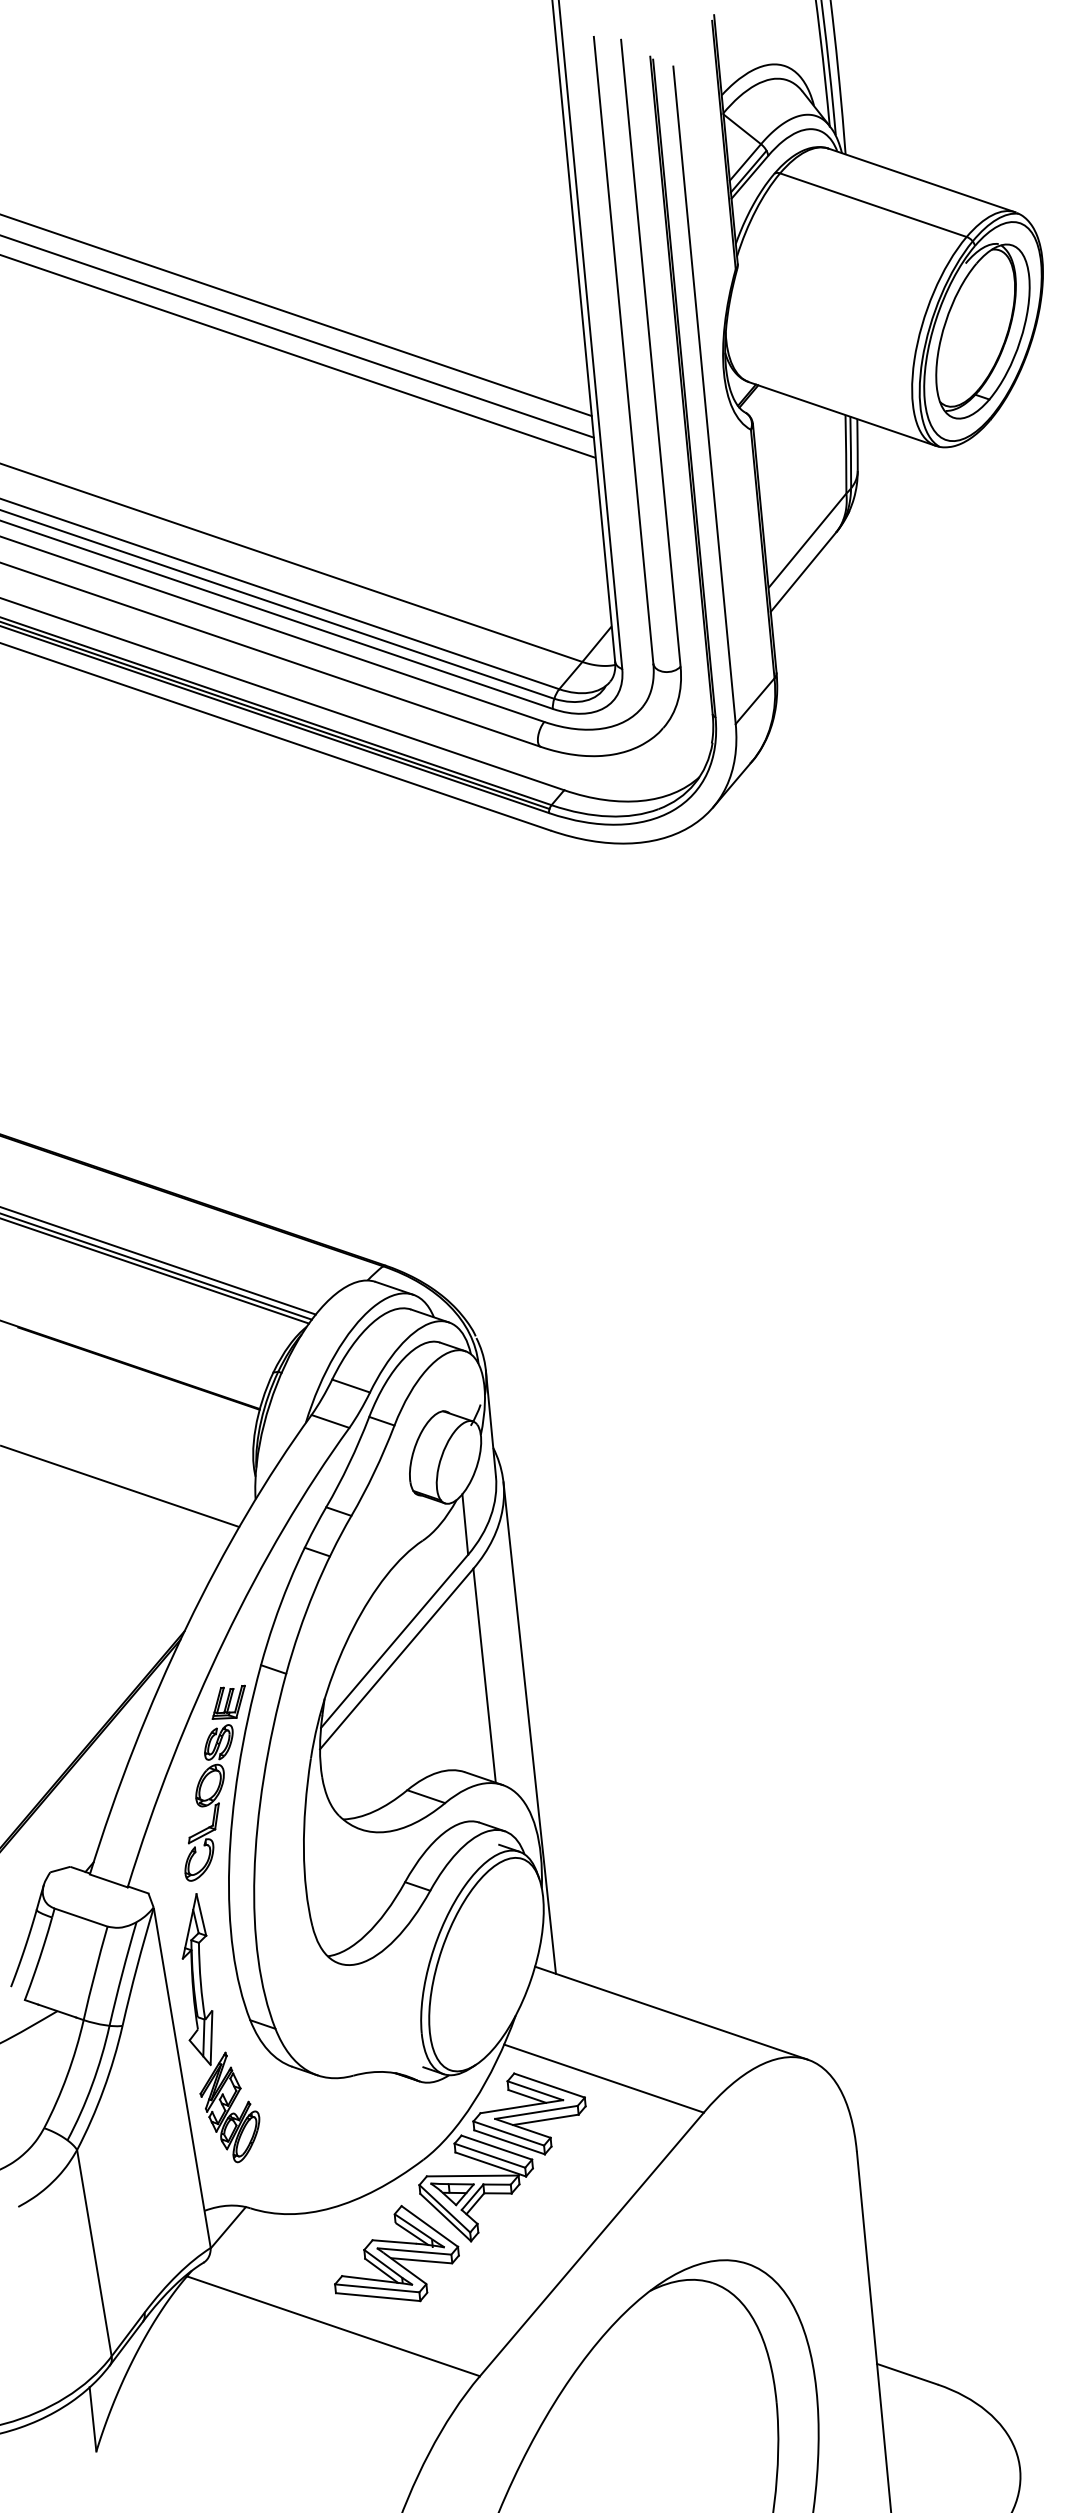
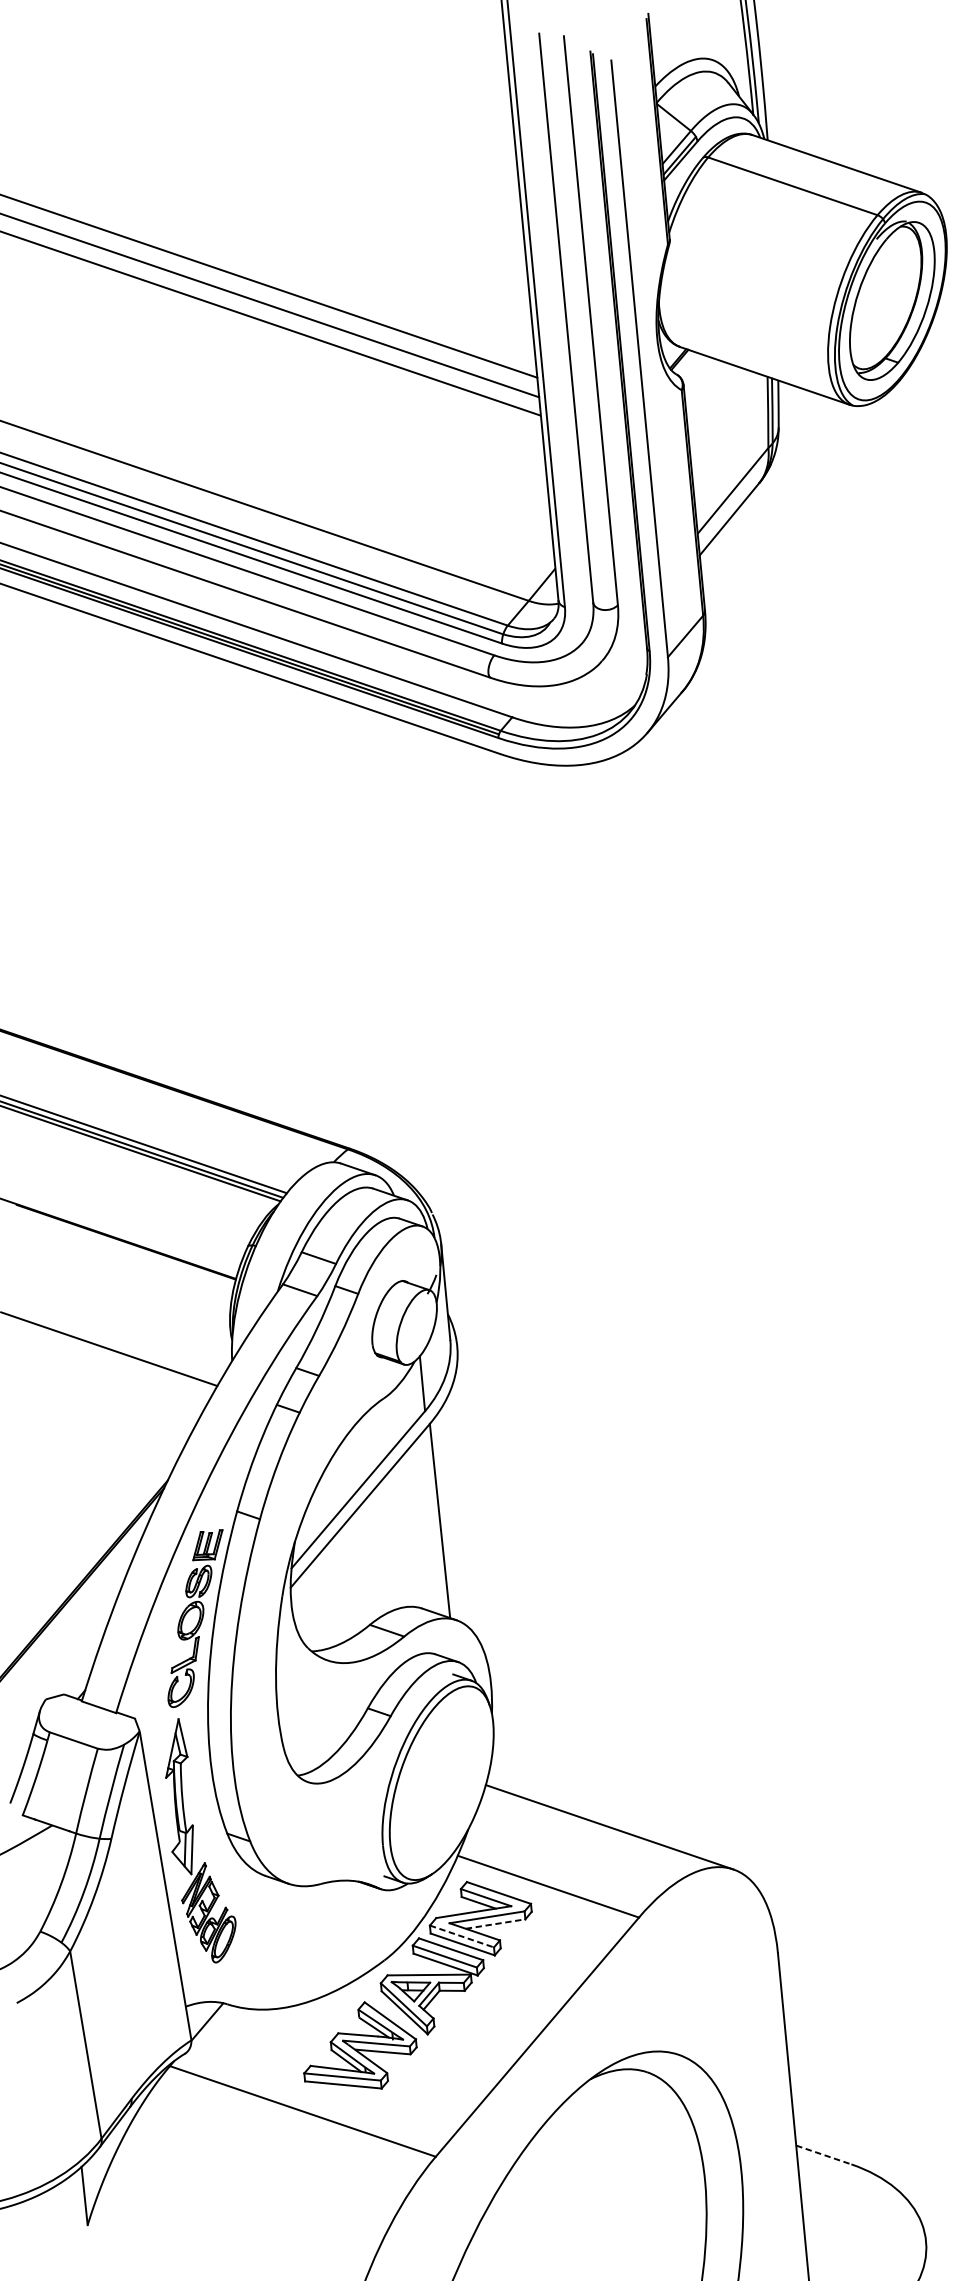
line: (529, 1727) -> (480, 1567), removed
line: (546, 2119) -> (496, 1923), solid -> dashed
line: (509, 2133) -> (462, 1936), solid -> dashed
line: (907, 2374) -> (823, 2155), solid -> dashed

